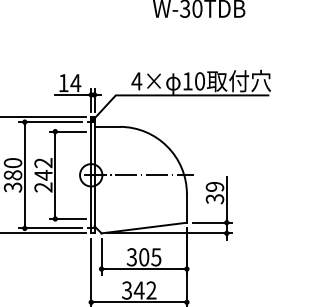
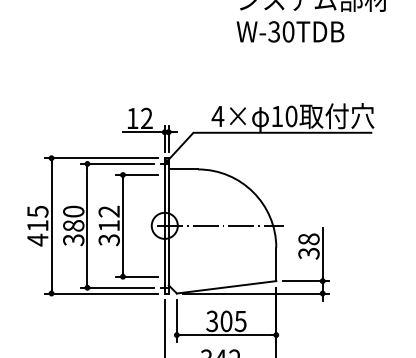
text: (75, 82) -> (146, 117), 14 -> 12
text: (42, 180) -> (108, 232), 242 -> 312
text: (214, 187) -> (308, 239), 39 -> 38

